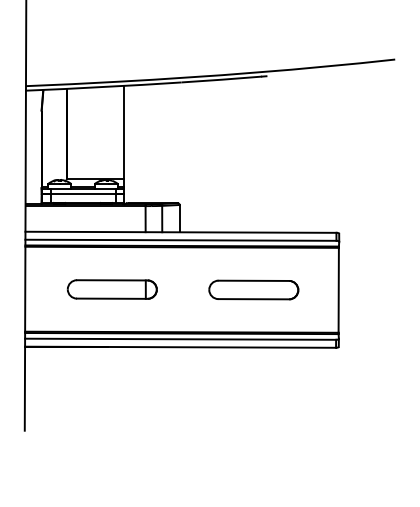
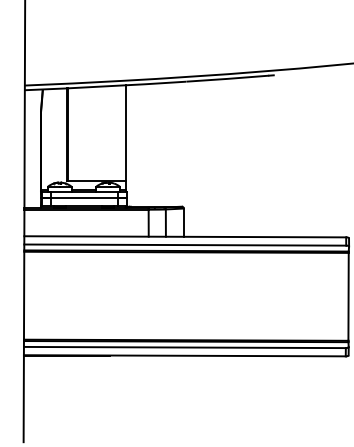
part: (111, 289) -> (113, 296), removed
part: (253, 289) -> (260, 296), removed

